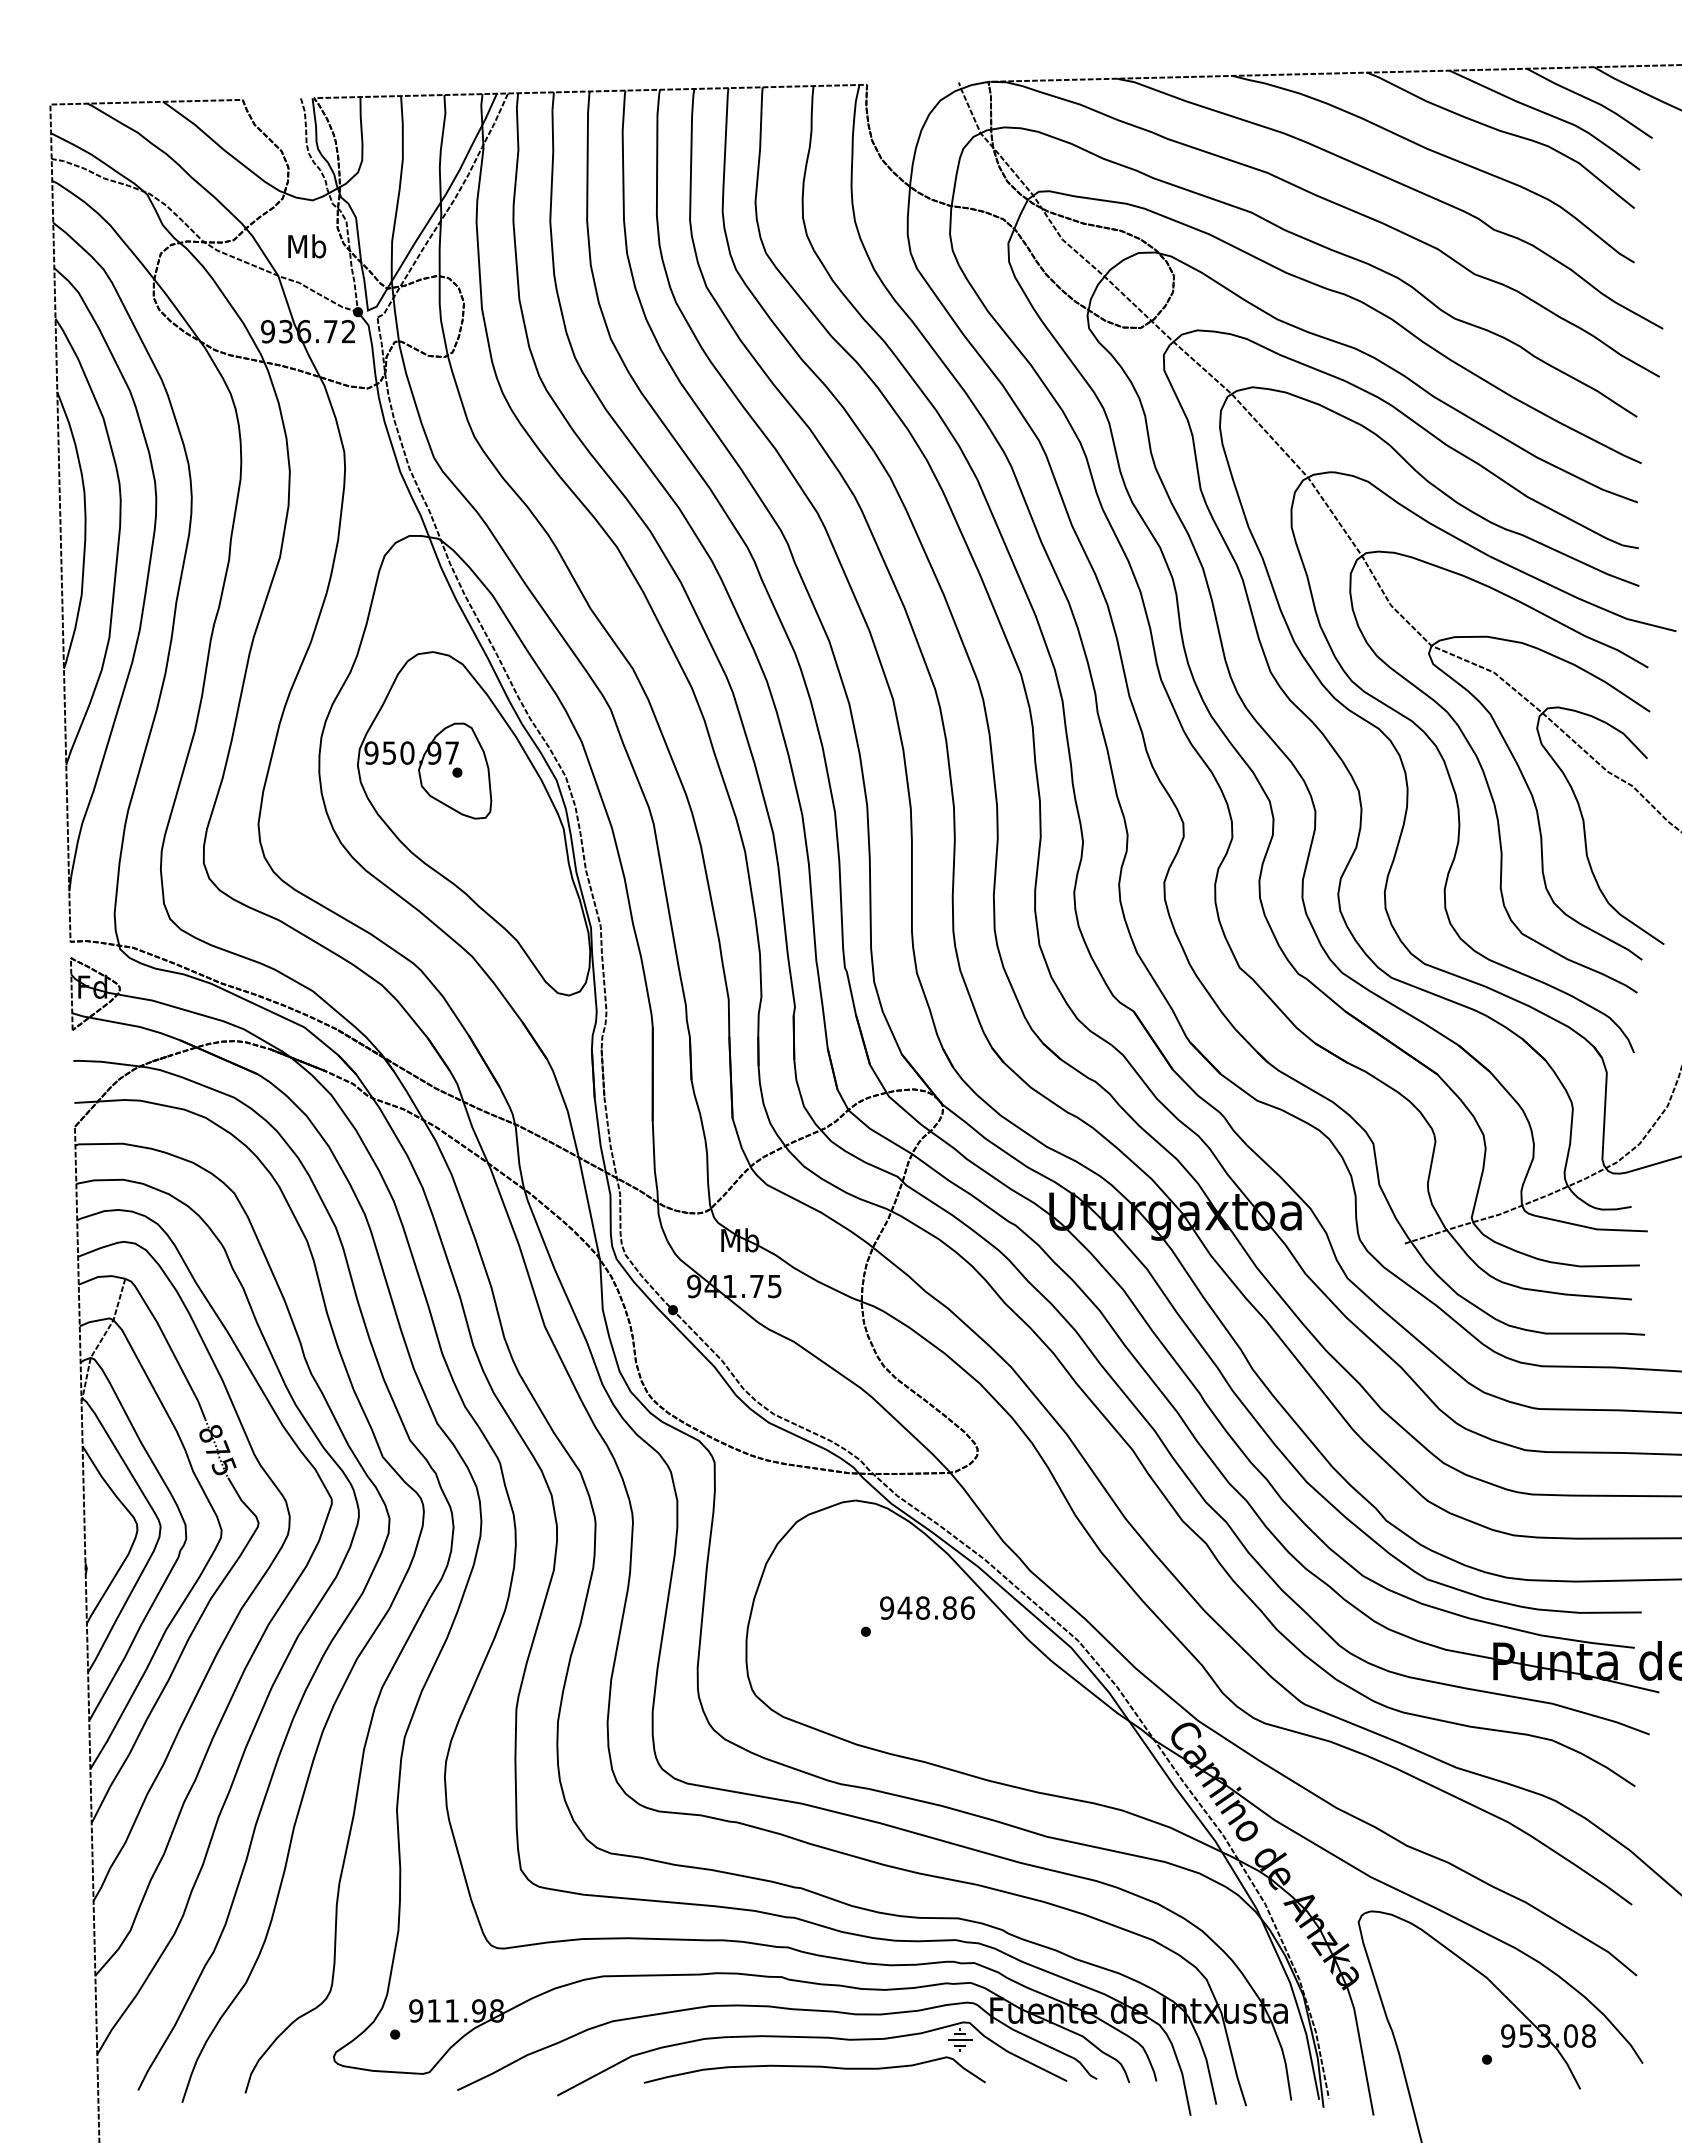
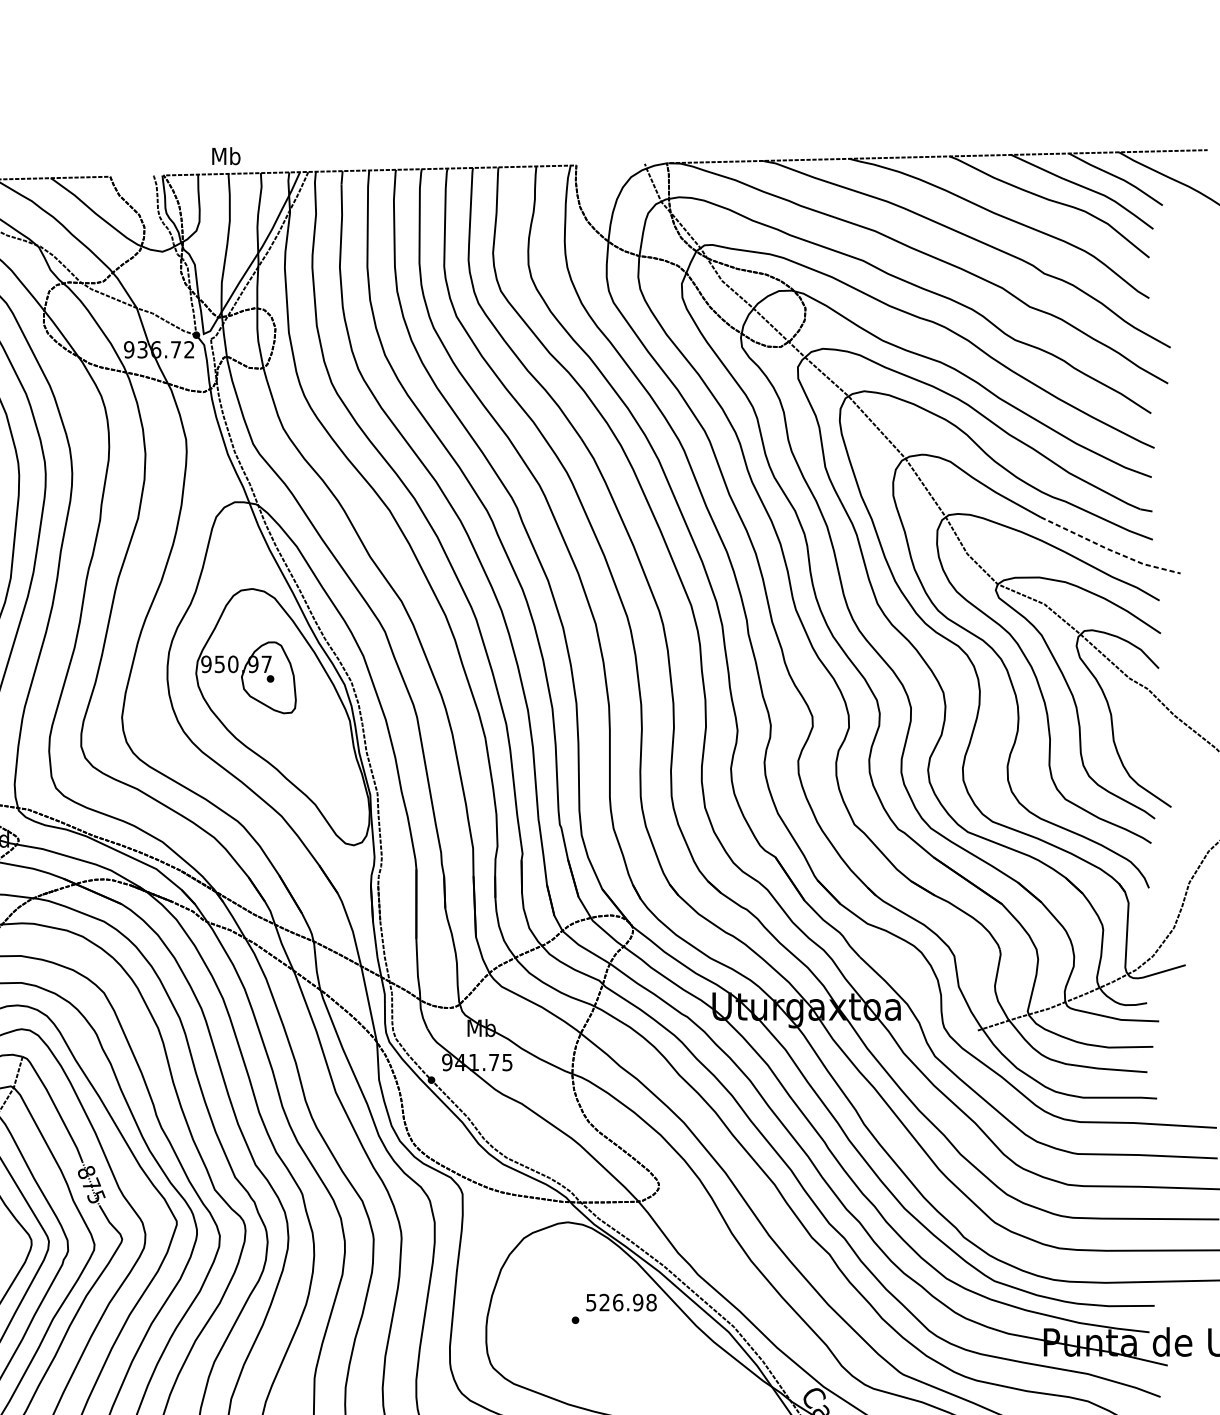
text: (307, 246) -> (226, 156), moved
line: (1581, 599) -> (1109, 549), solid -> dashed
text: (927, 1607) -> (621, 1302), 948.86 -> 526.98

